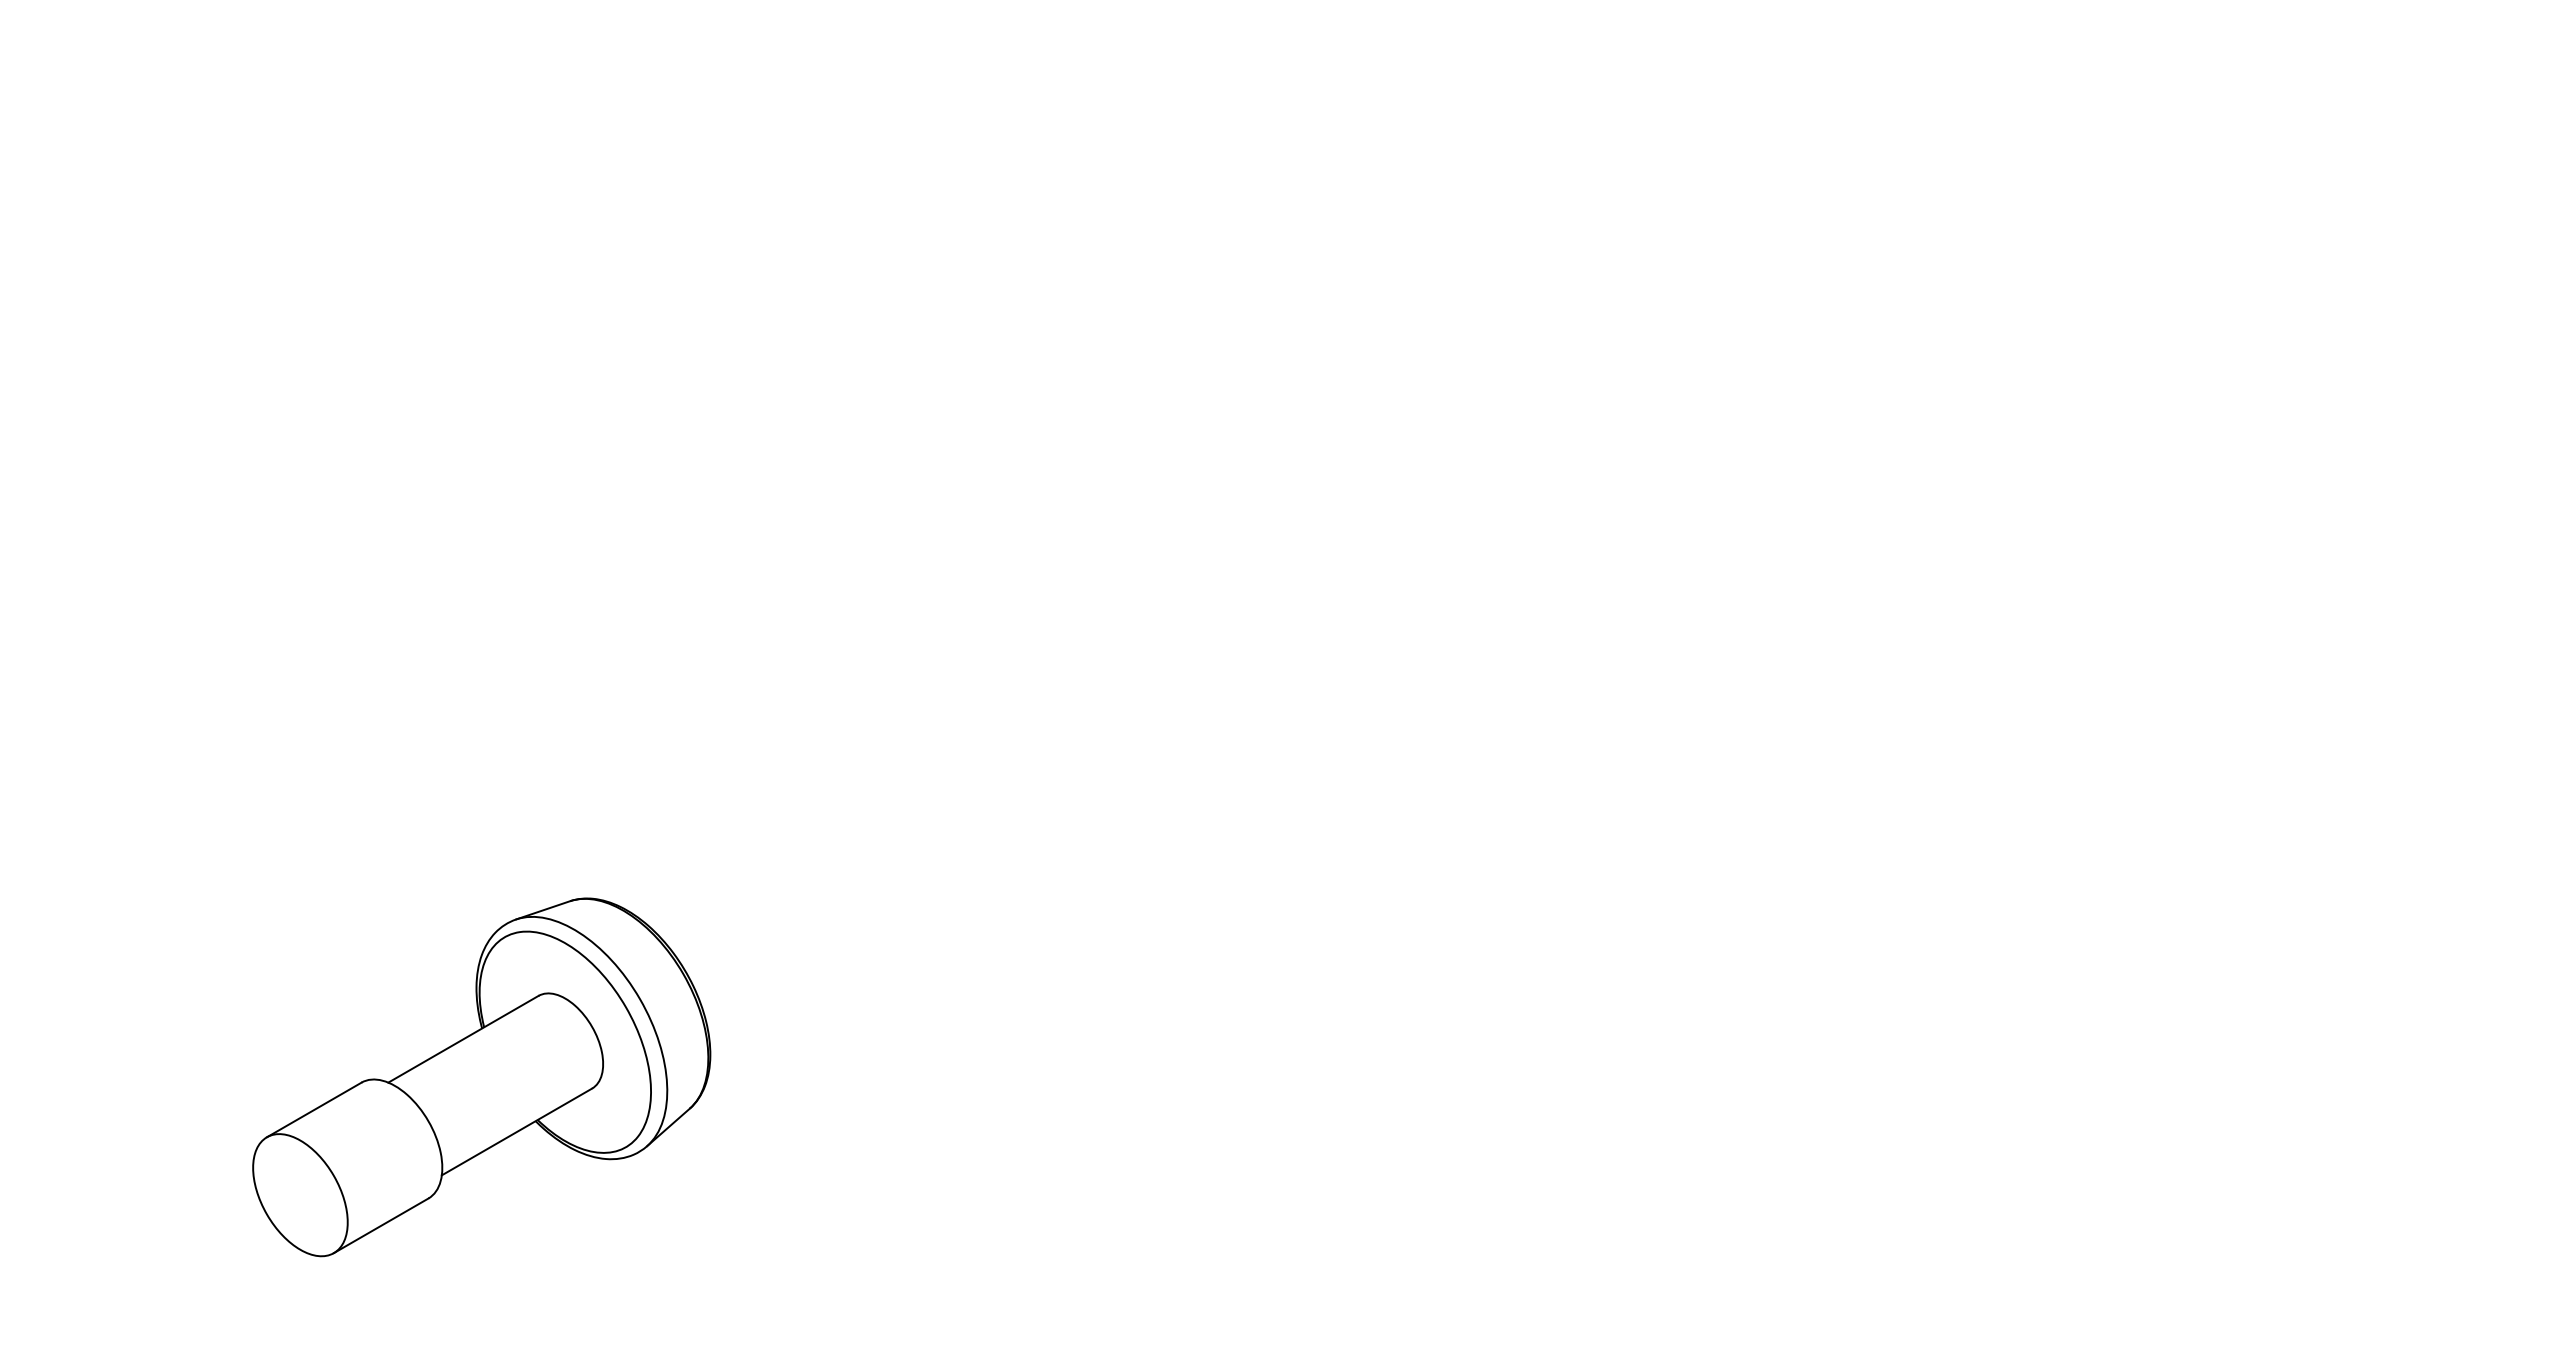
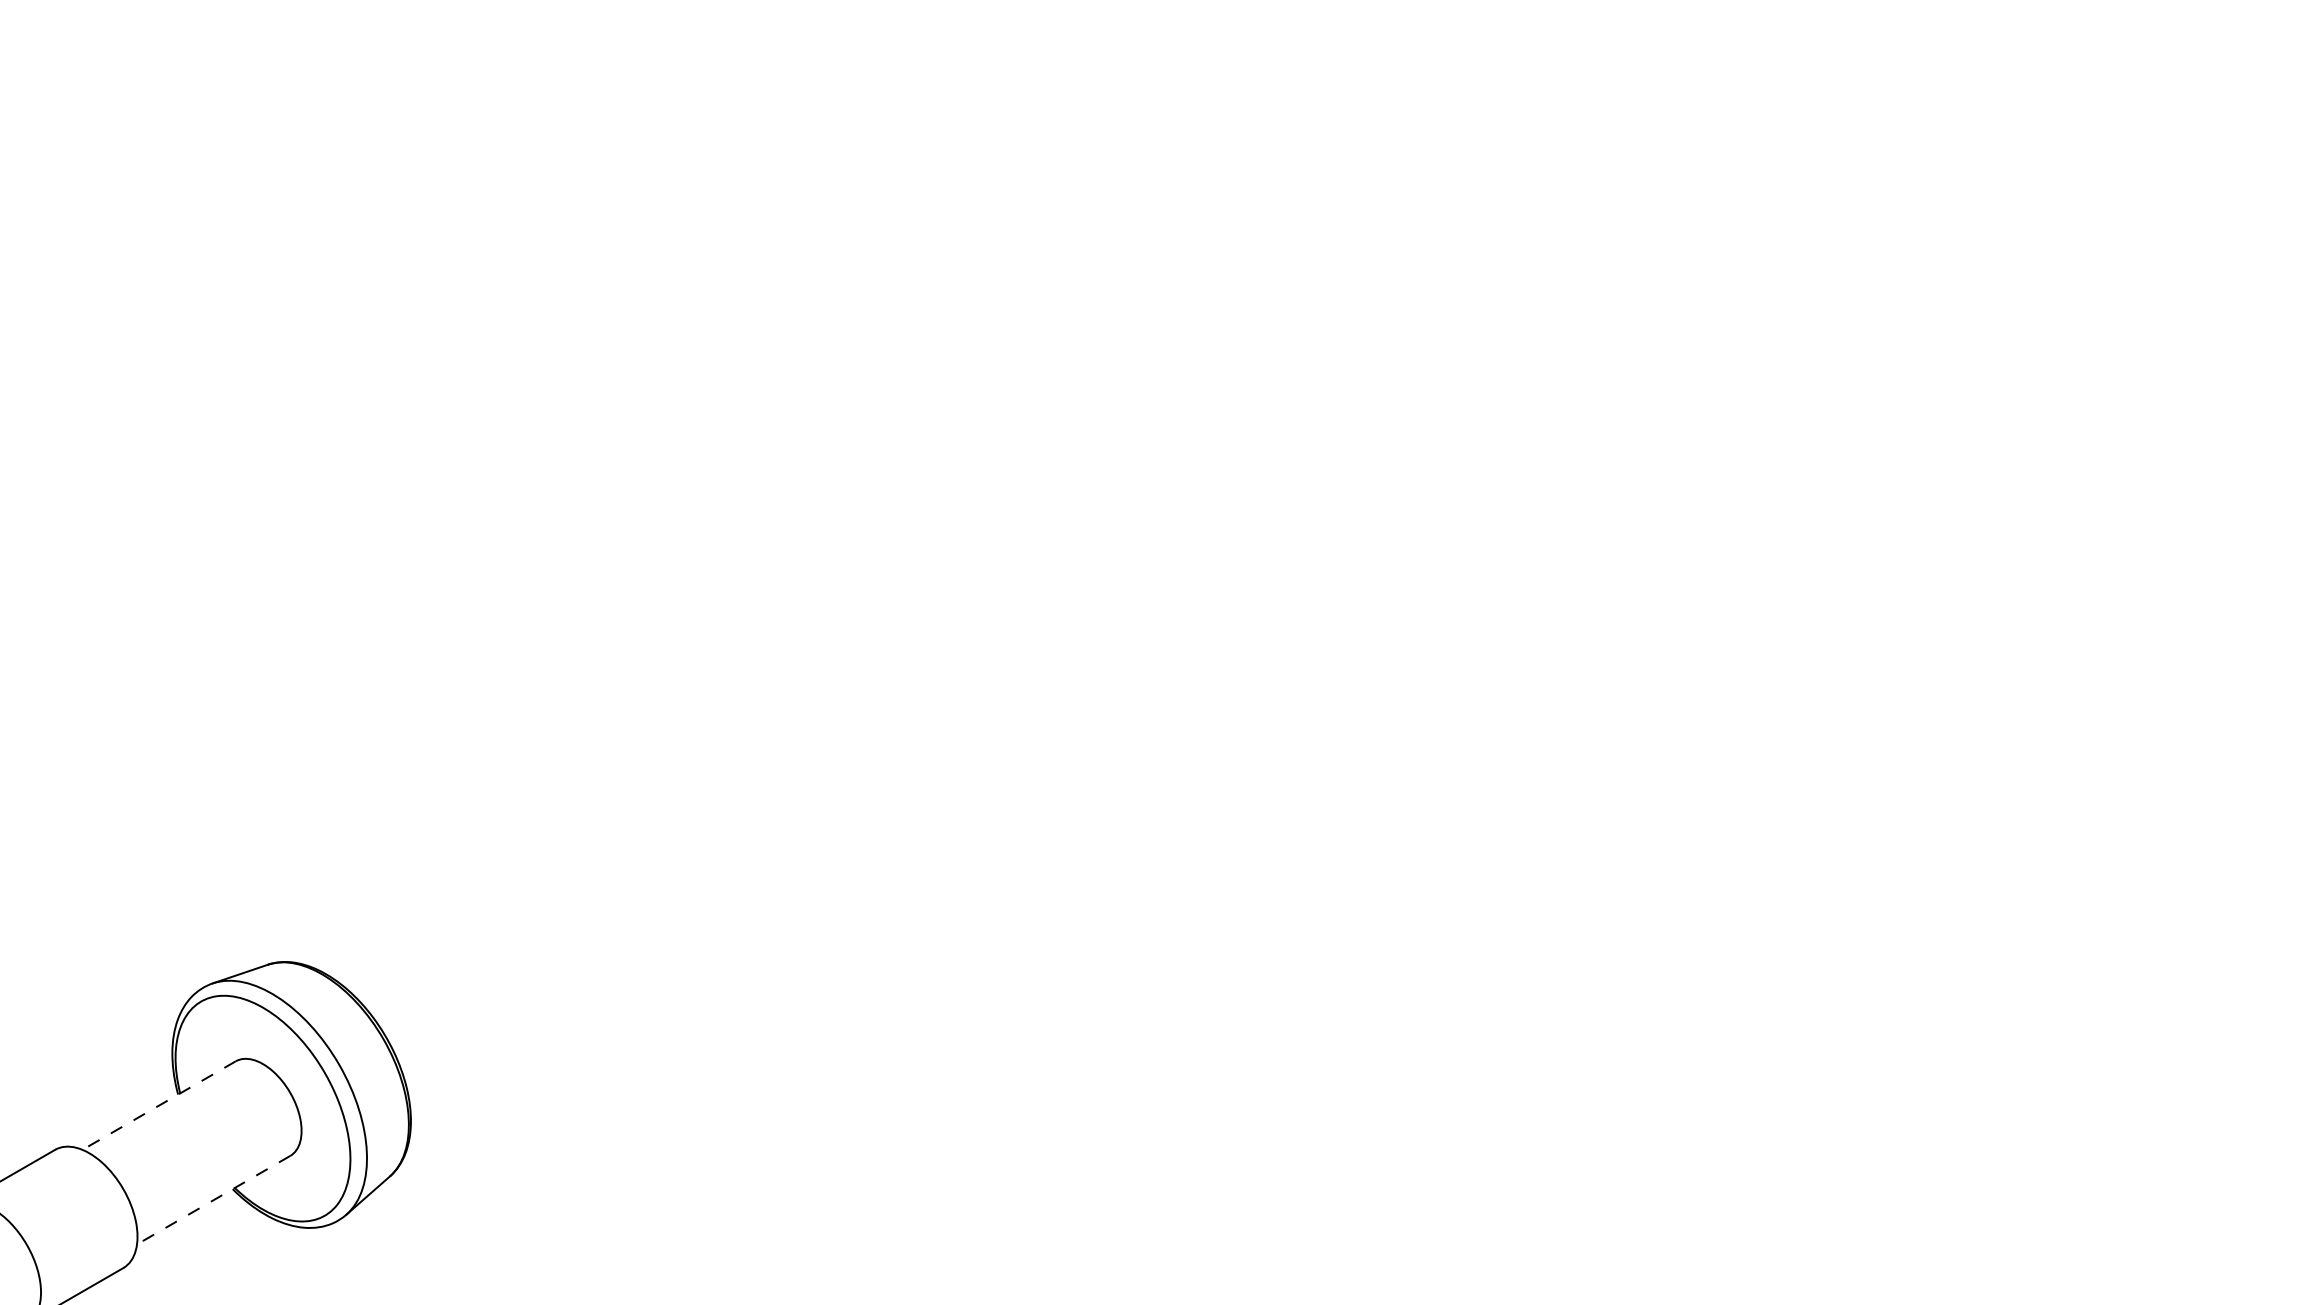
line: (463, 1039) -> (159, 1105), solid -> dashed
line: (516, 1131) -> (213, 1199), solid -> dashed

